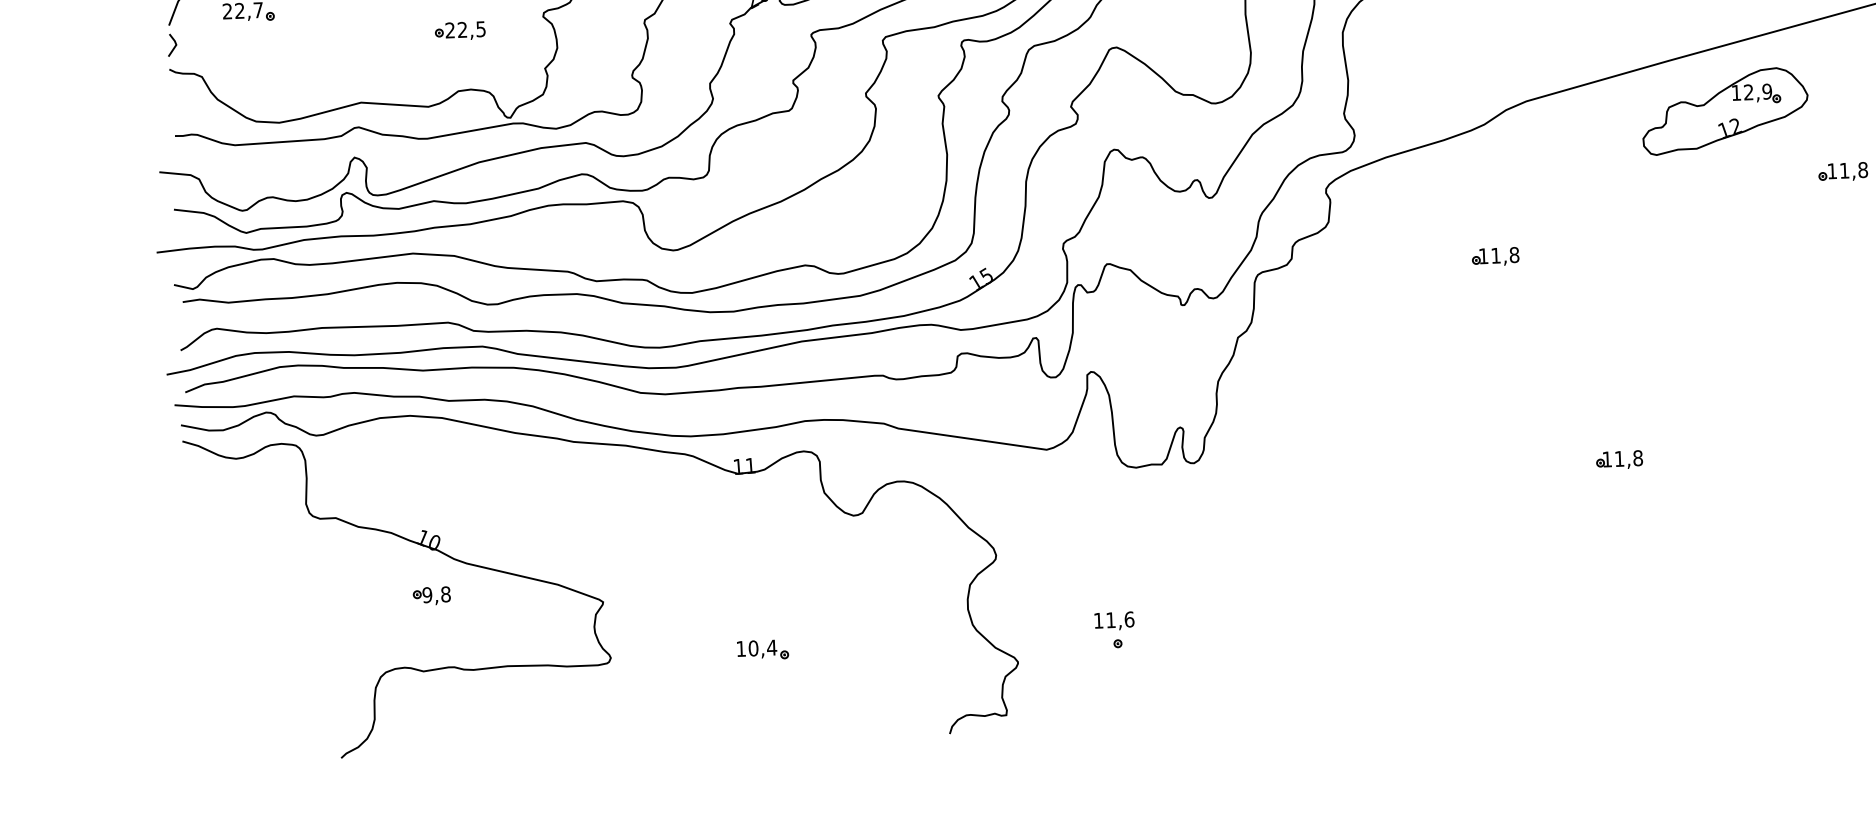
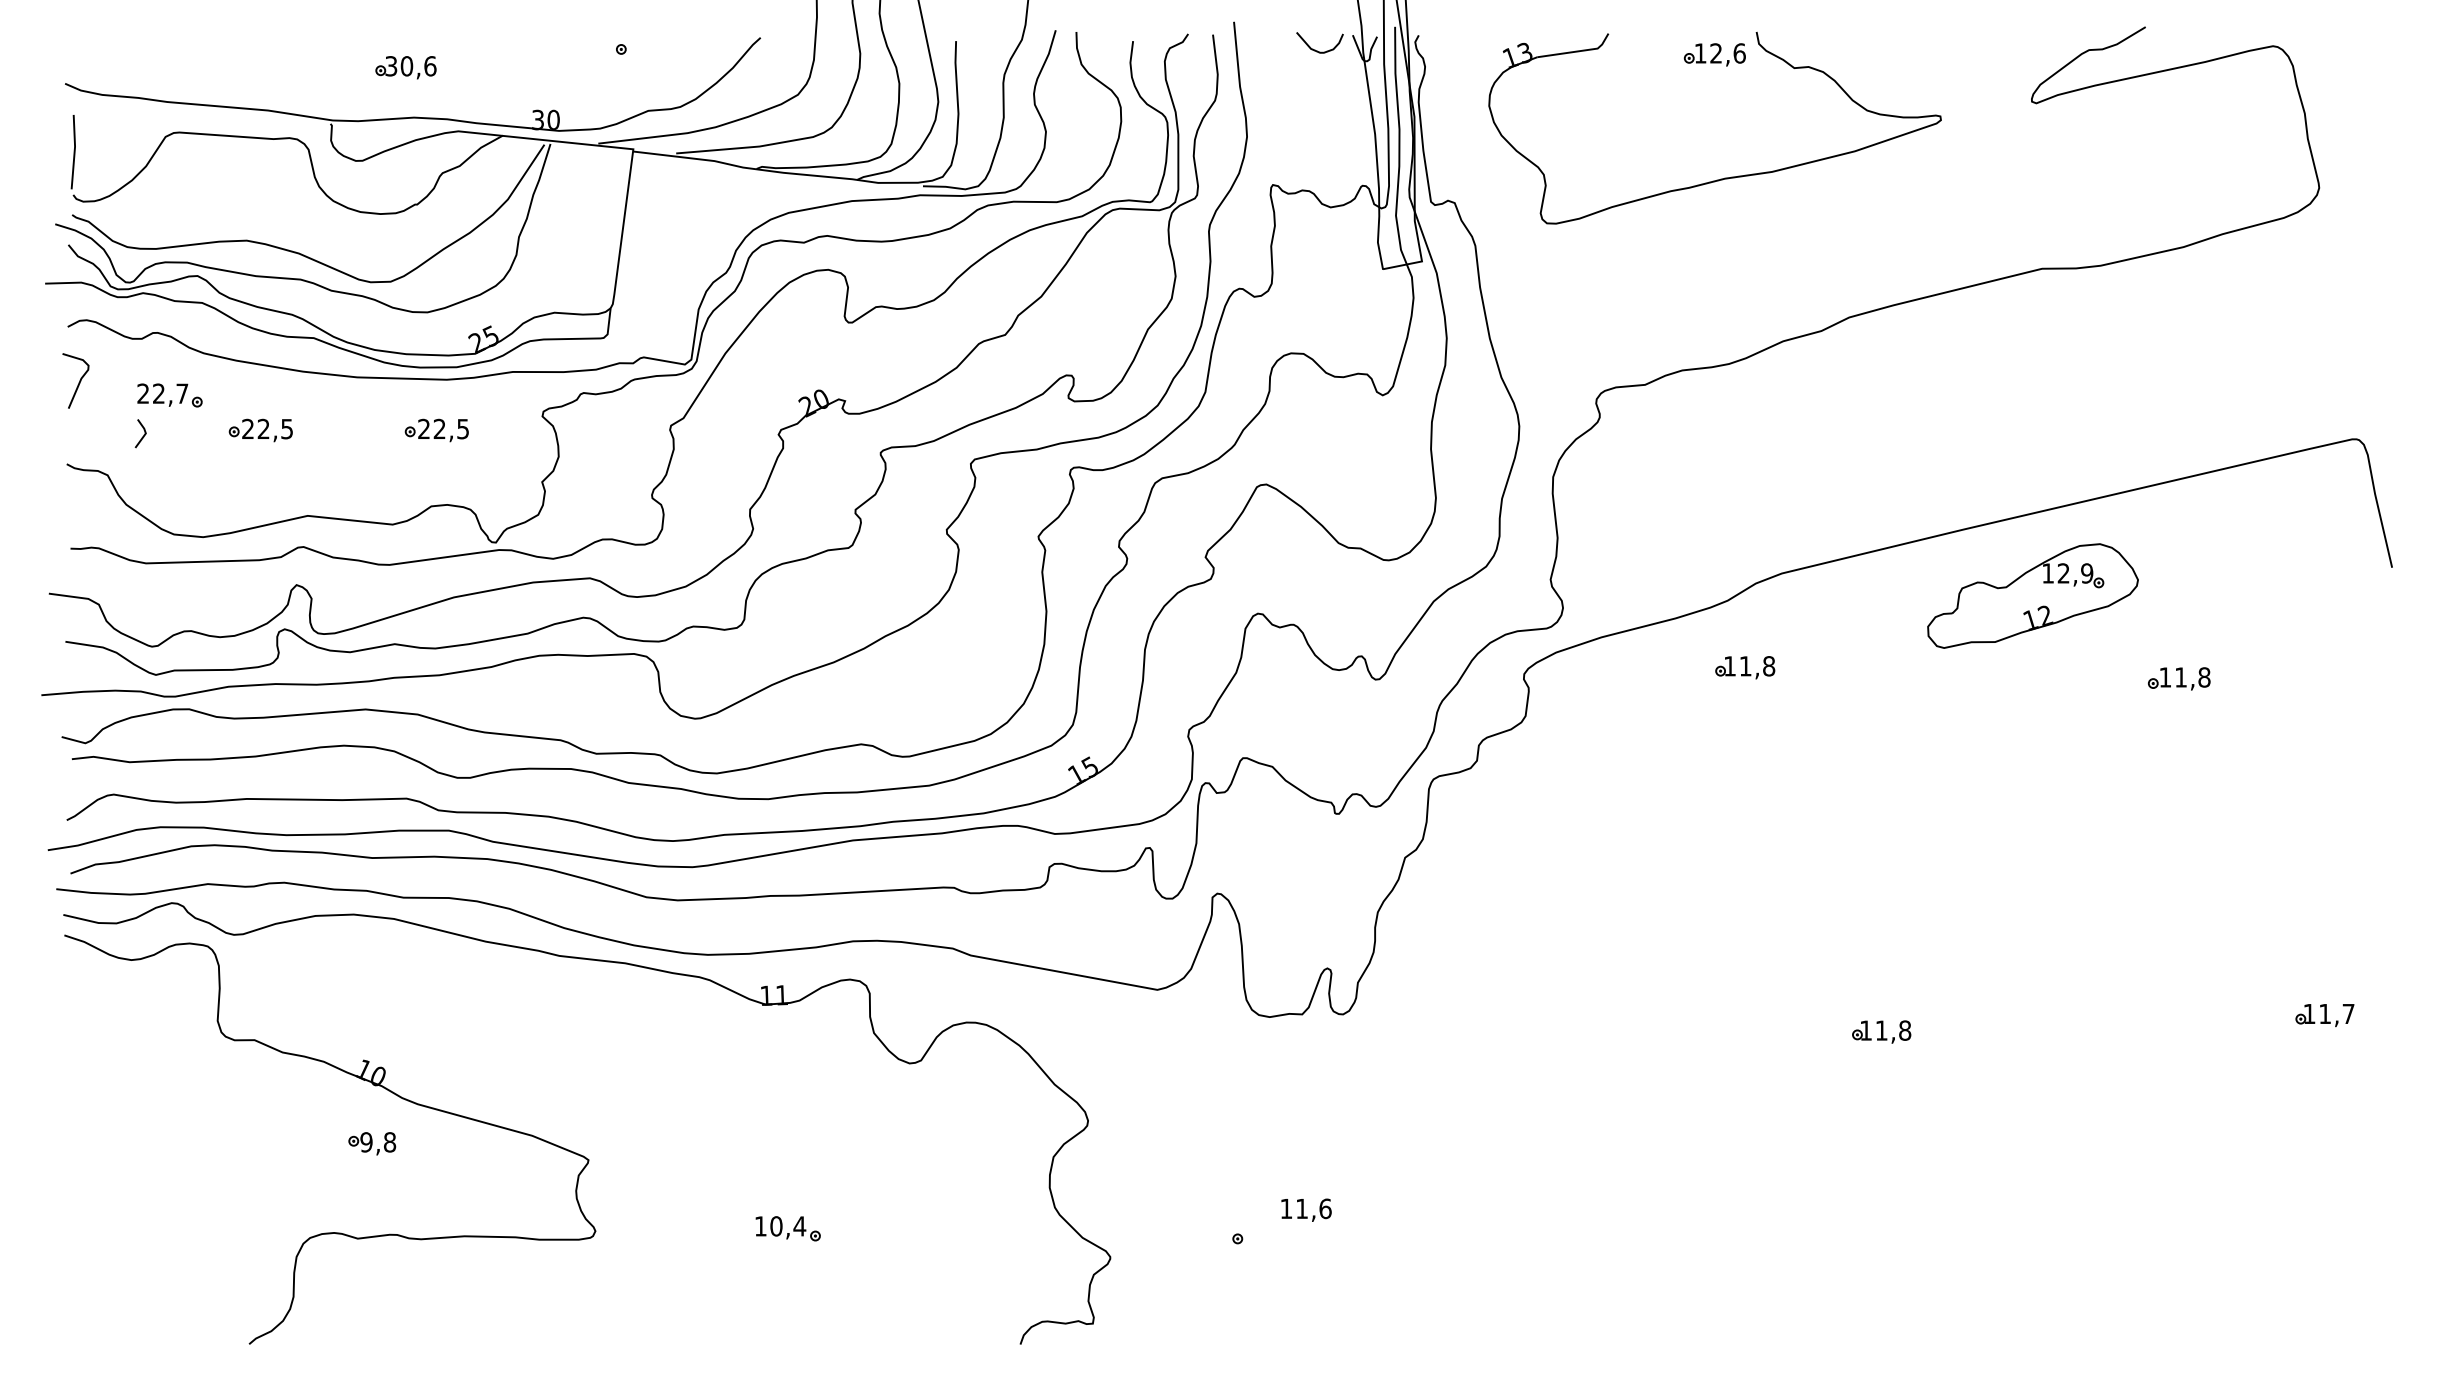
part: (321, 36) -> (260, 430), added
line: (174, 45) -> (143, 434), moved
part: (1495, 256) -> (1745, 667), moved
text: (1114, 620) -> (1306, 1209), moved

